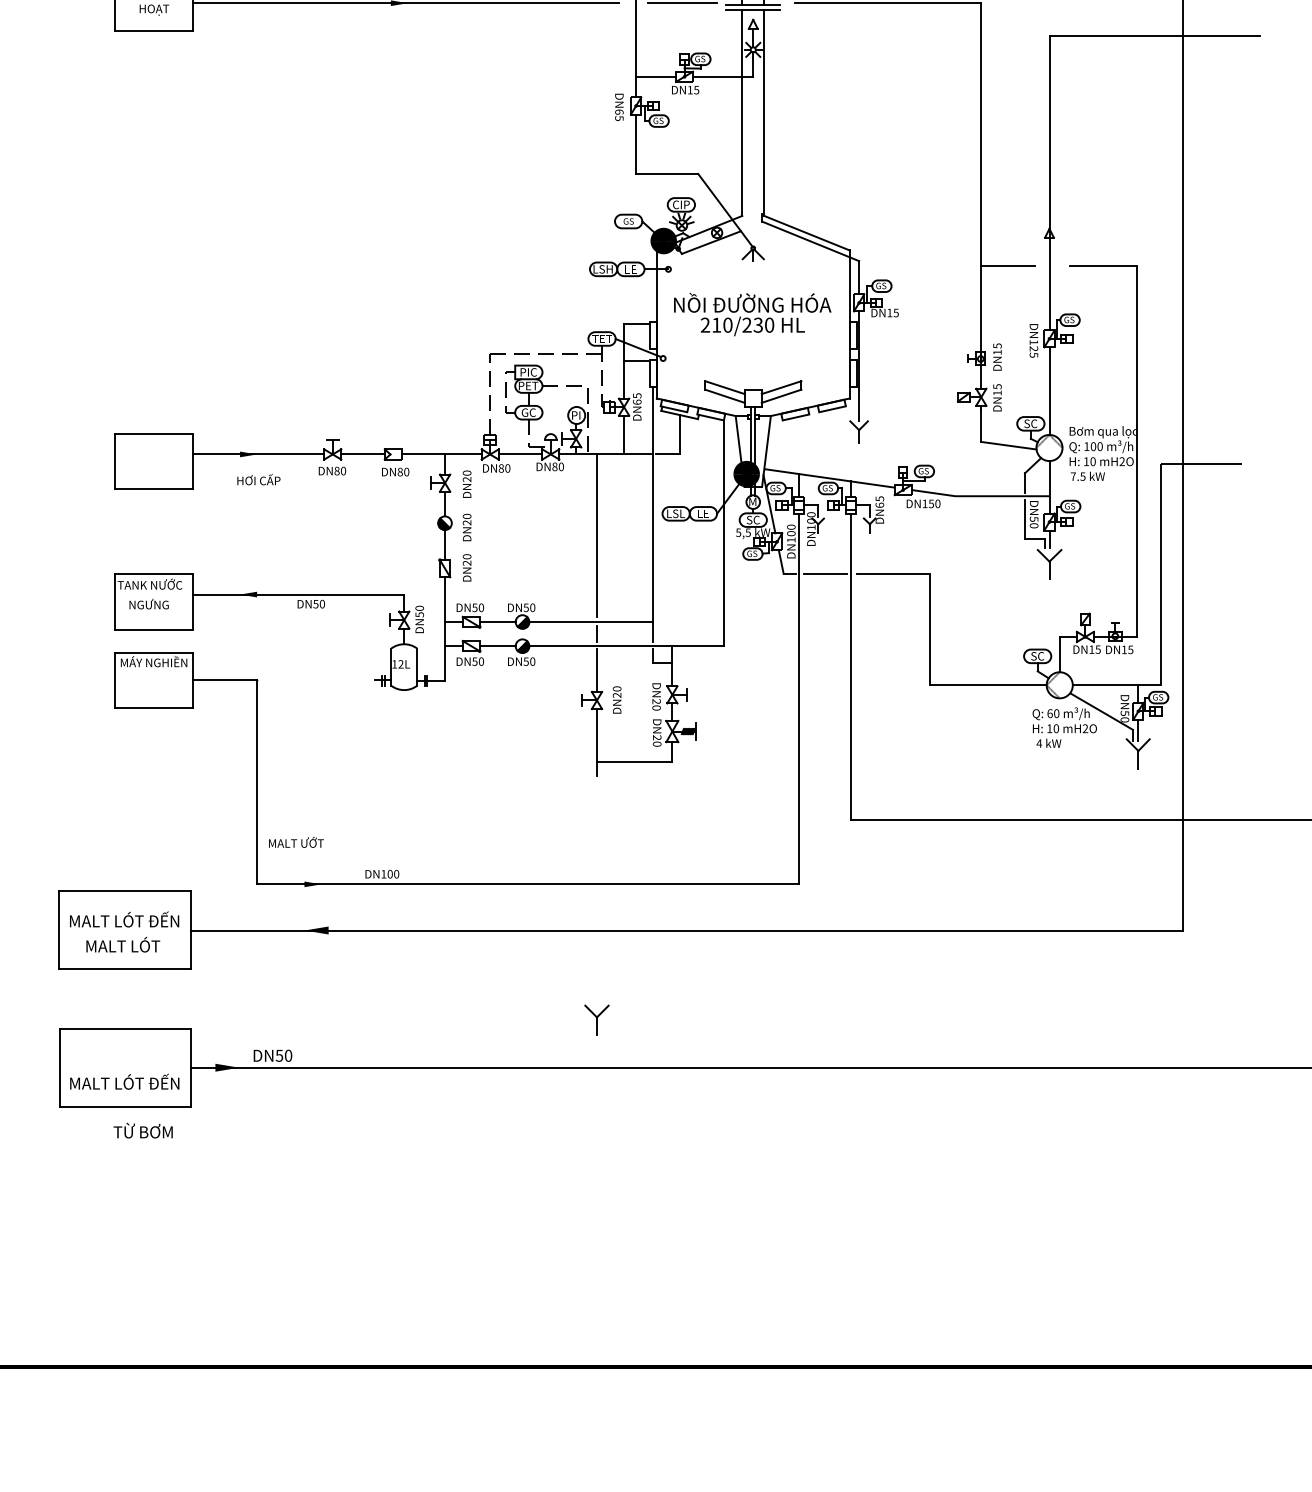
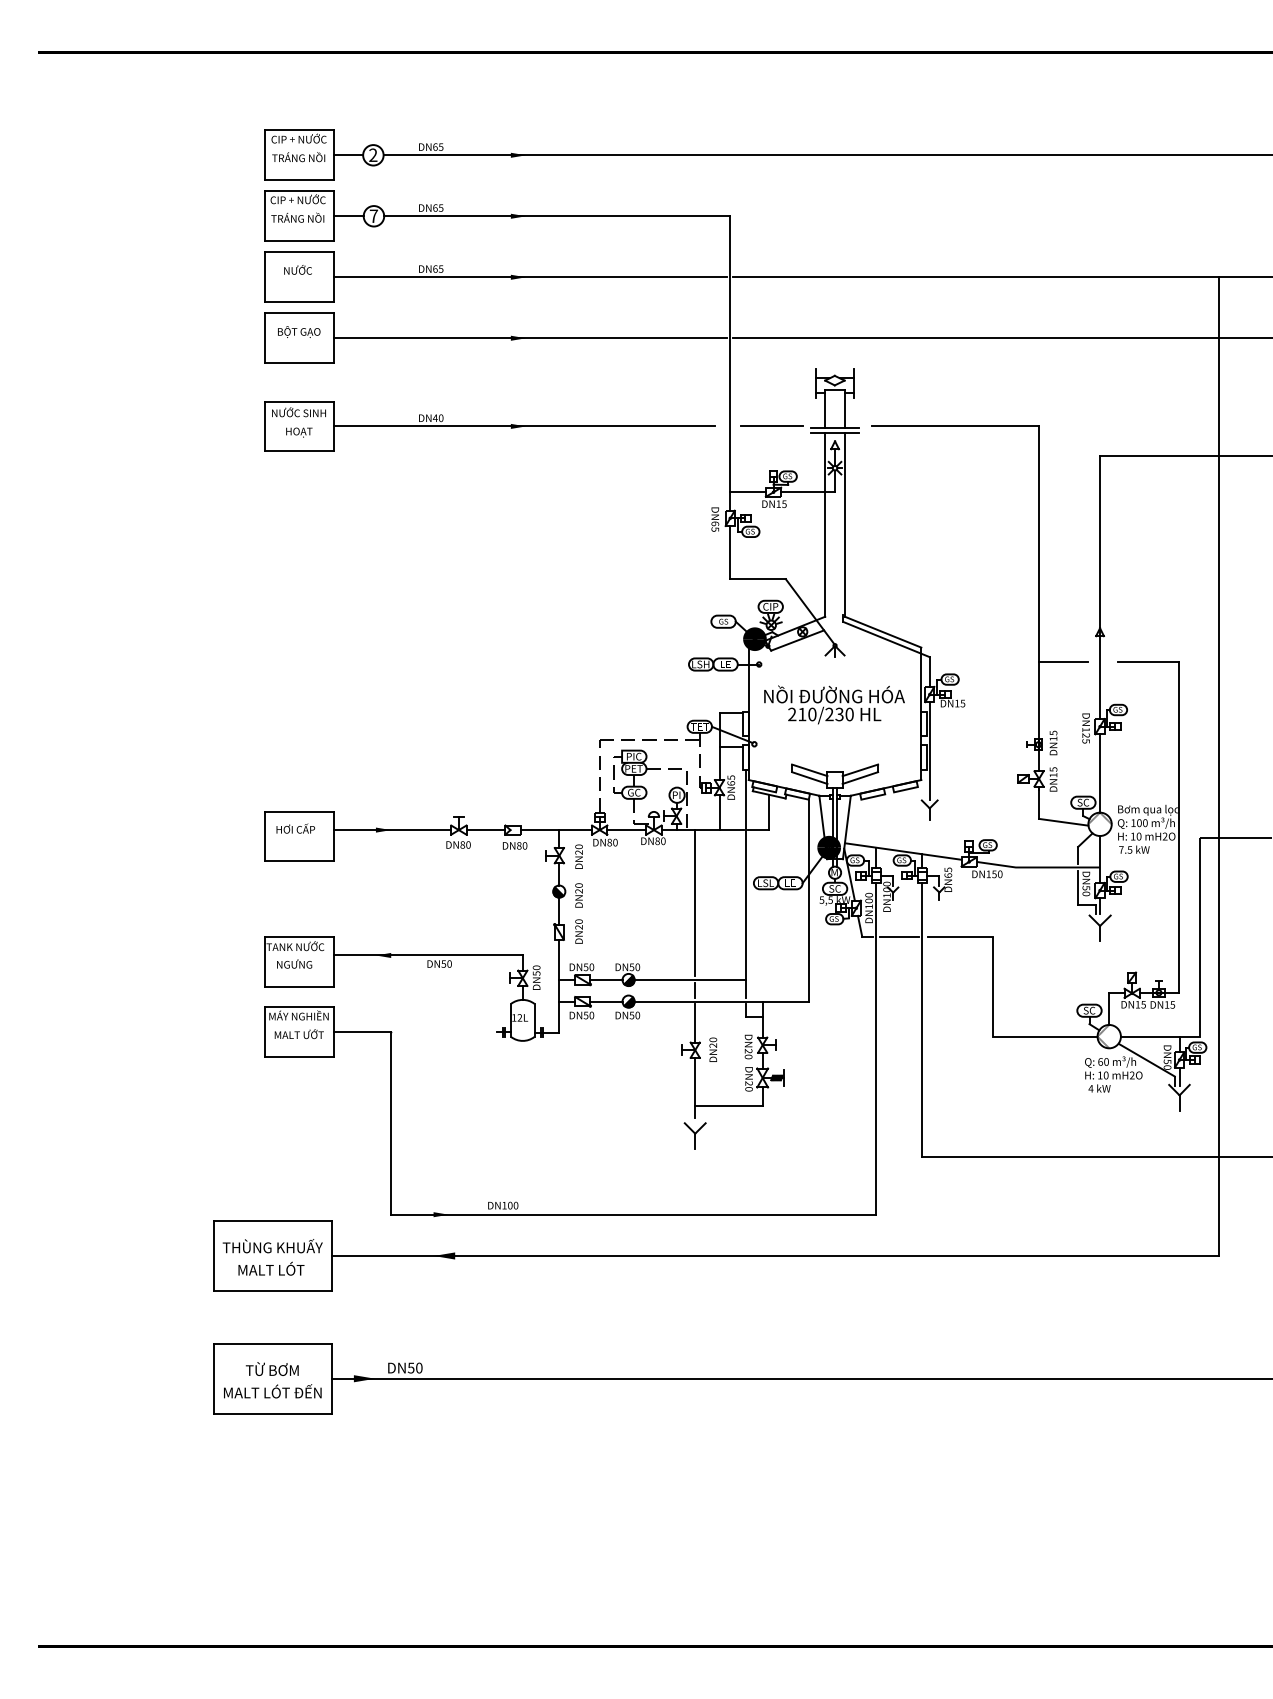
text: (258, 479) -> (295, 828), moved
text: (295, 842) -> (298, 1034), moved
text: (124, 919) -> (272, 1246), MALT LÓT ĐẾN -> THÙNG KHUẤY
part: (596, 1019) -> (694, 1135), moved
text: (142, 1130) -> (271, 1368), moved

